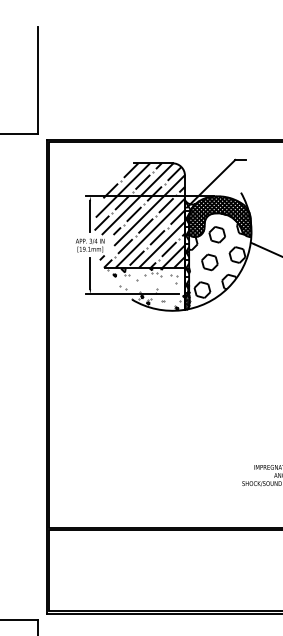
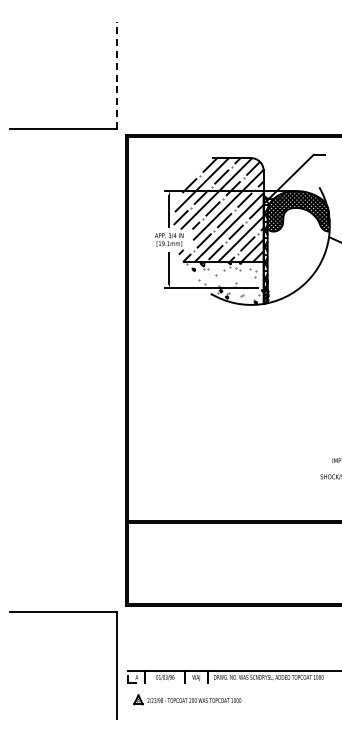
line: (37, 80) -> (116, 75), solid -> dashed
hatch: (217, 256) -> (295, 250), removed

